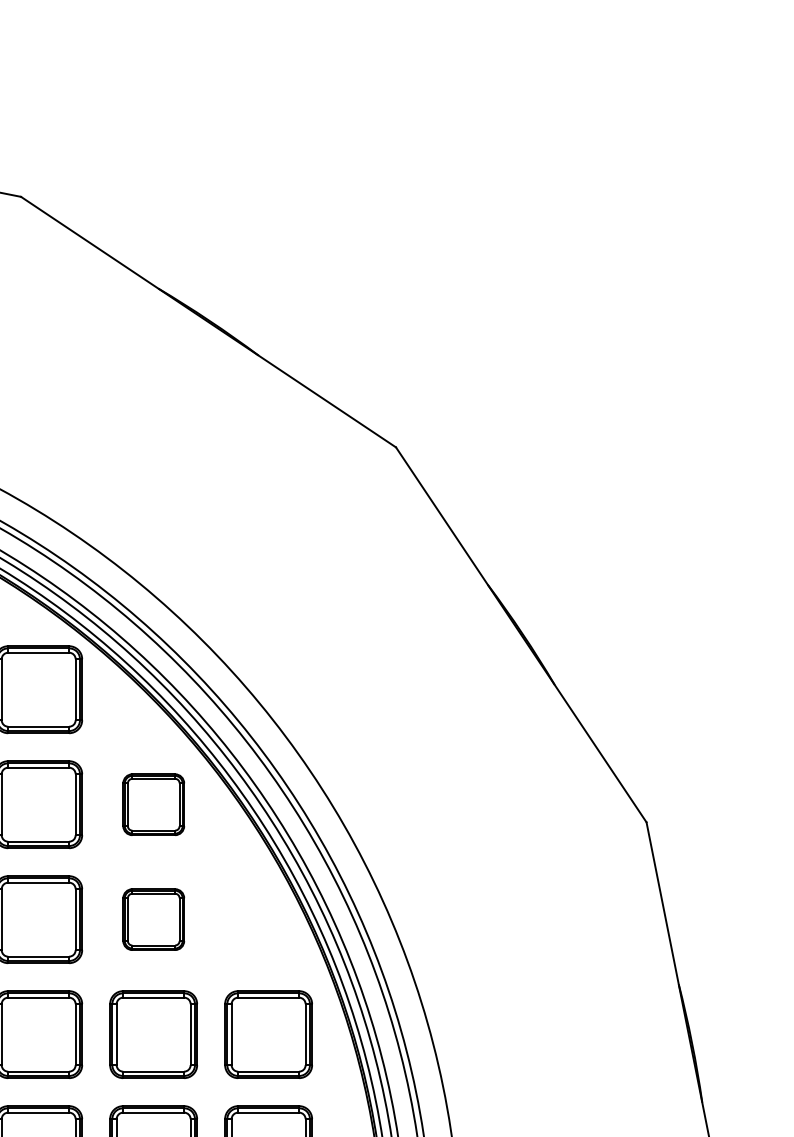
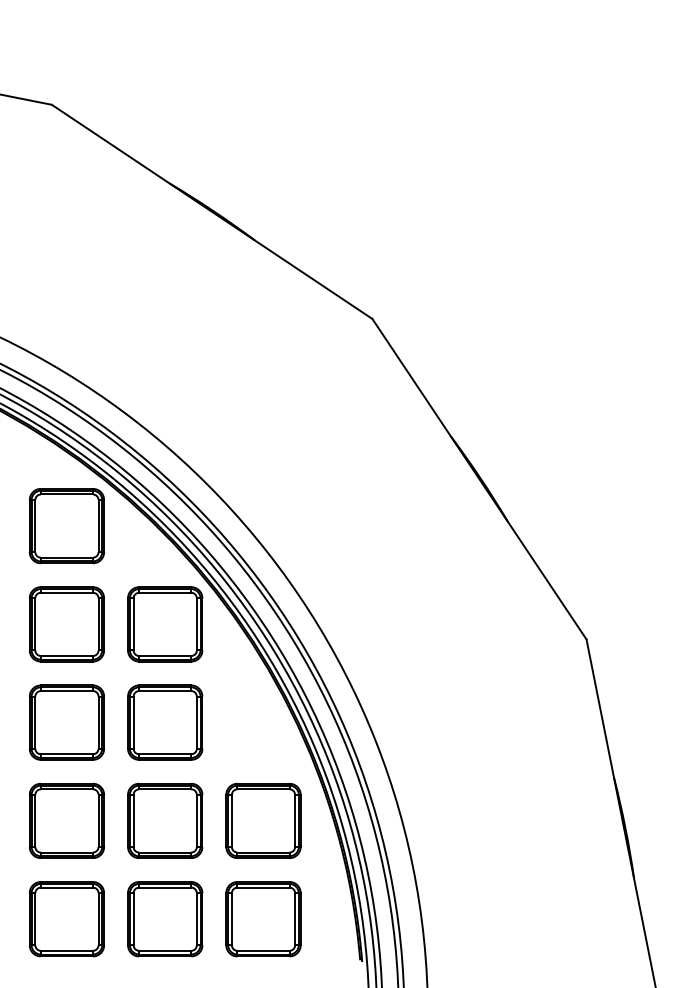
part: (153, 804) -> (165, 624), size x1.43
part: (153, 919) -> (165, 722), size x1.43

